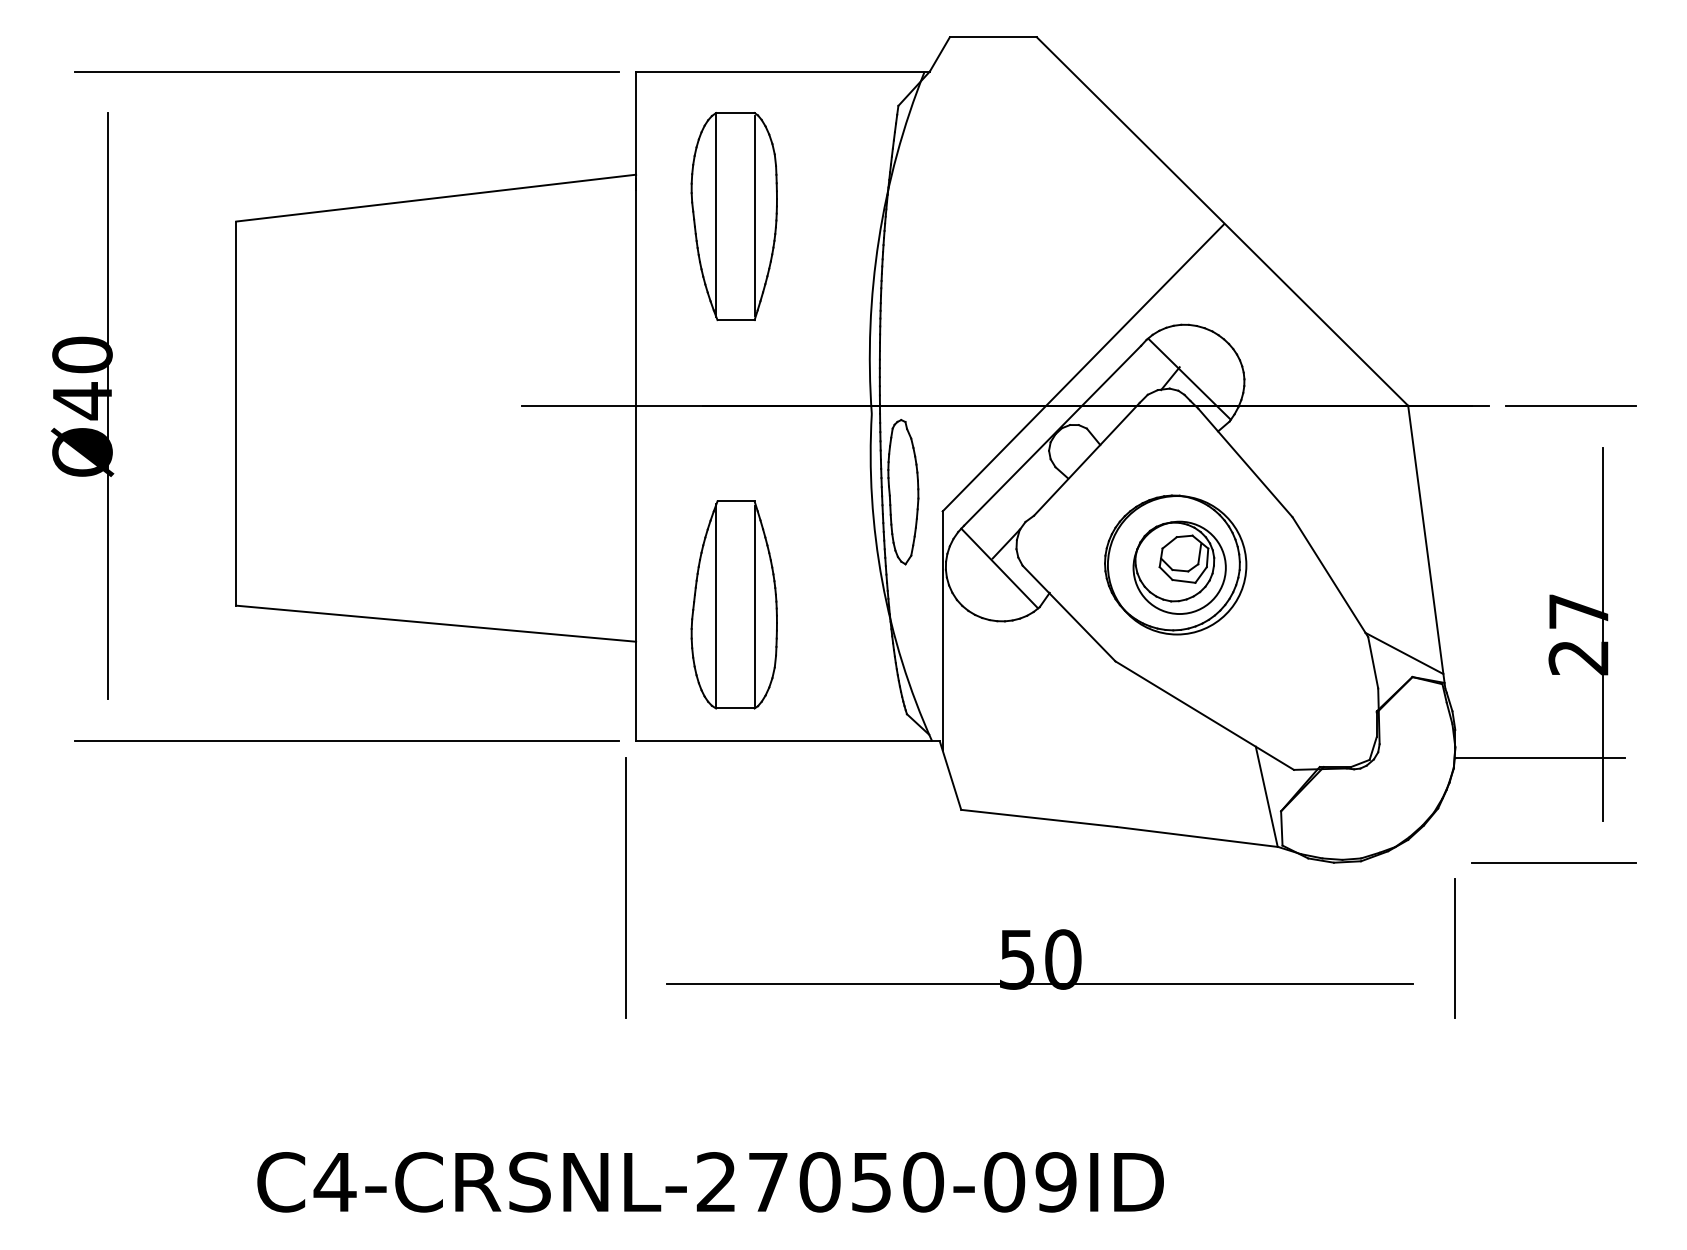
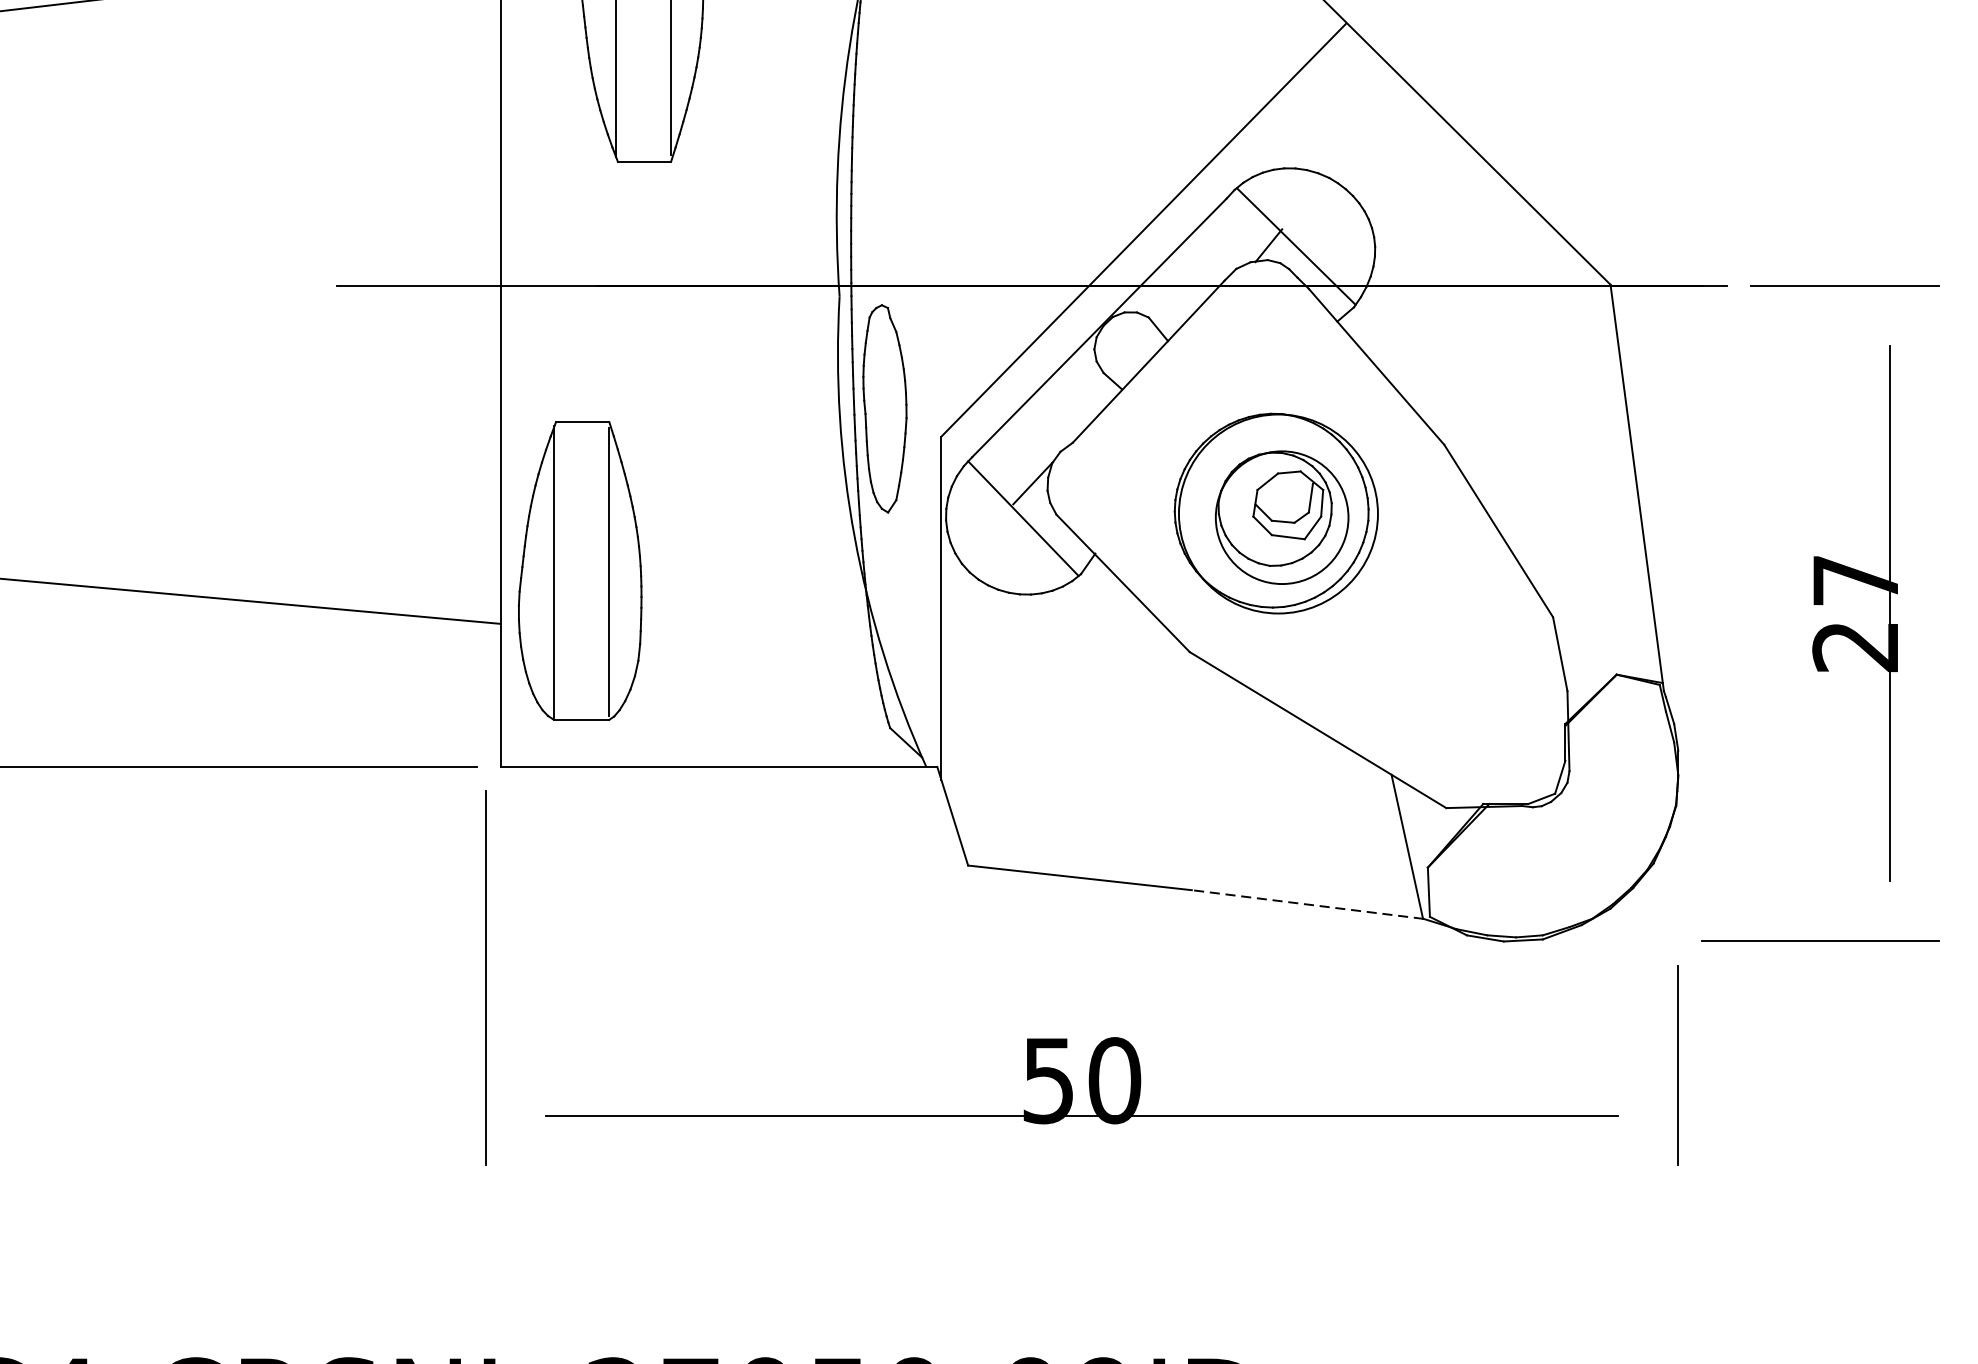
part: (733, 604) -> (579, 570), moved
line: (1404, 653) -> (1605, 640), removed
line: (1539, 757) -> (1799, 790), removed
line: (1197, 836) -> (1307, 903), solid -> dashed

